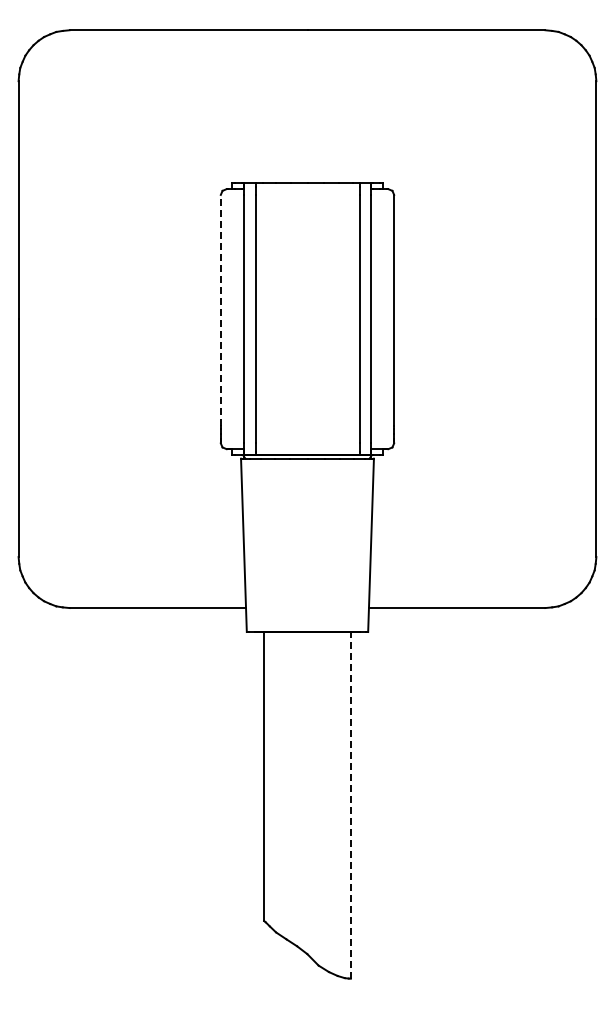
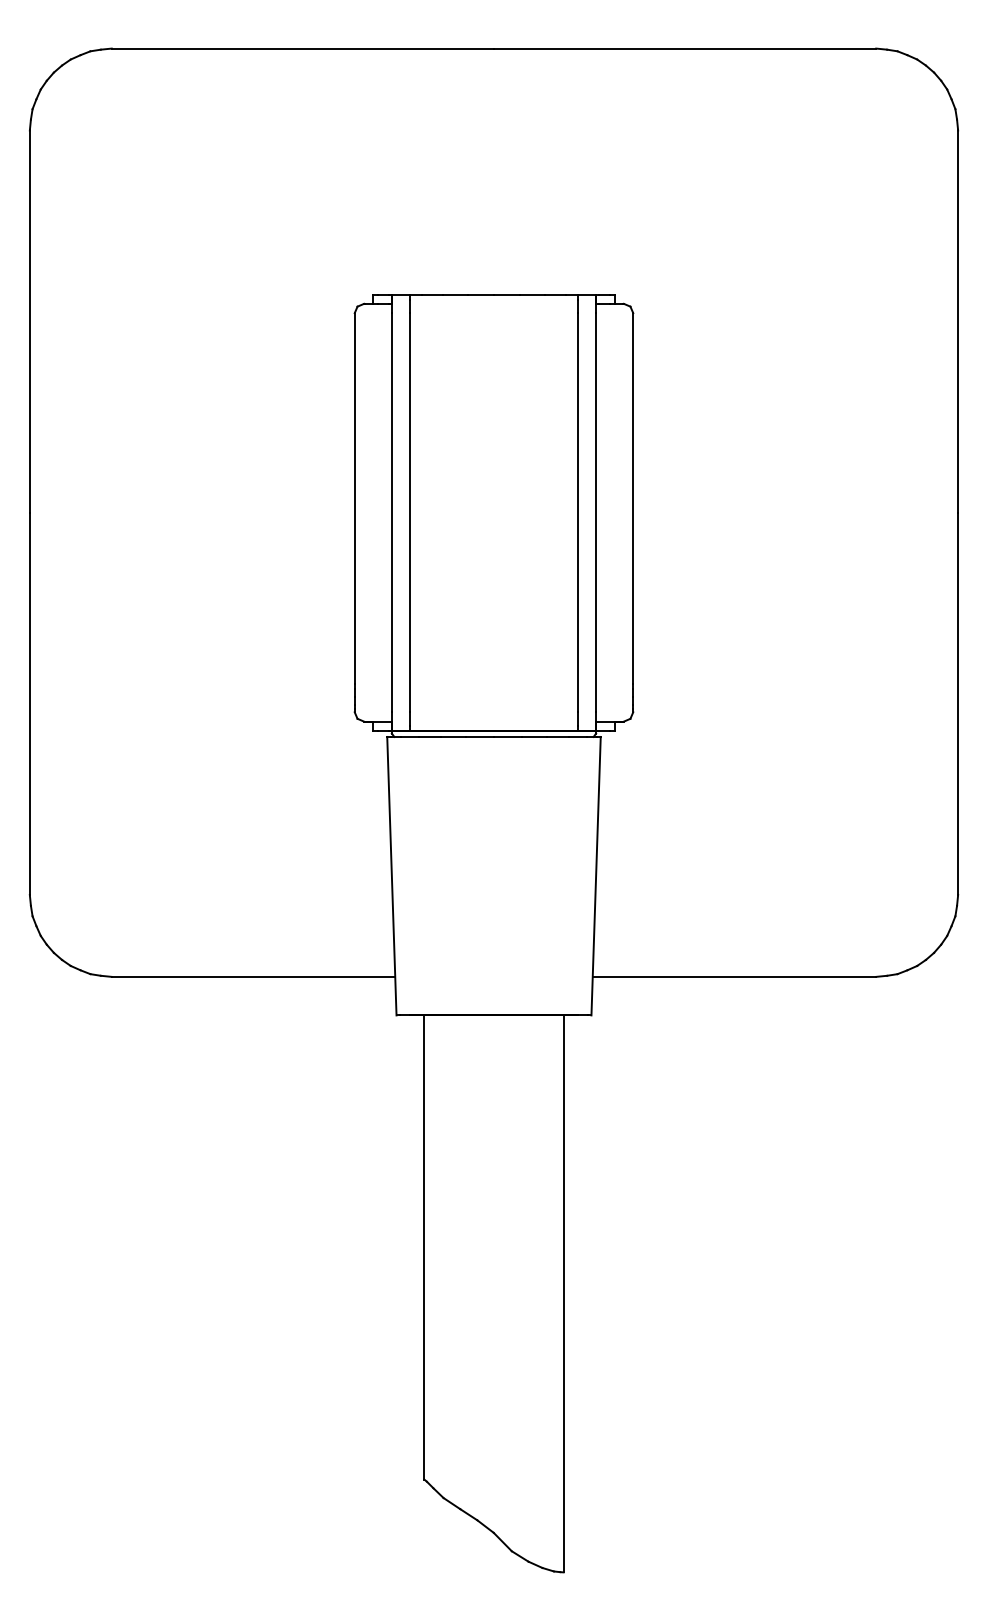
line: (220, 310) -> (354, 498), dashed -> solid
line: (350, 804) -> (563, 1292), dashed -> solid

